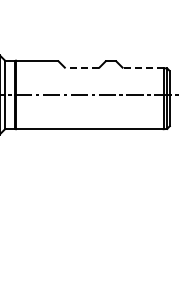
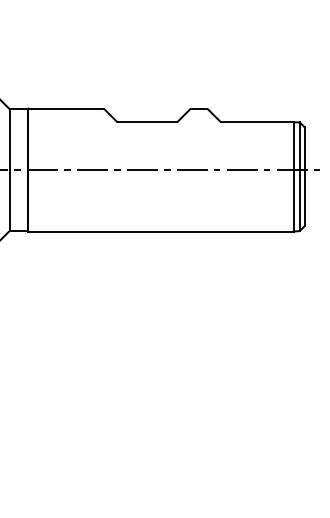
line: (82, 68) -> (147, 122), dashed -> solid
line: (142, 68) -> (255, 122), dashed -> solid

